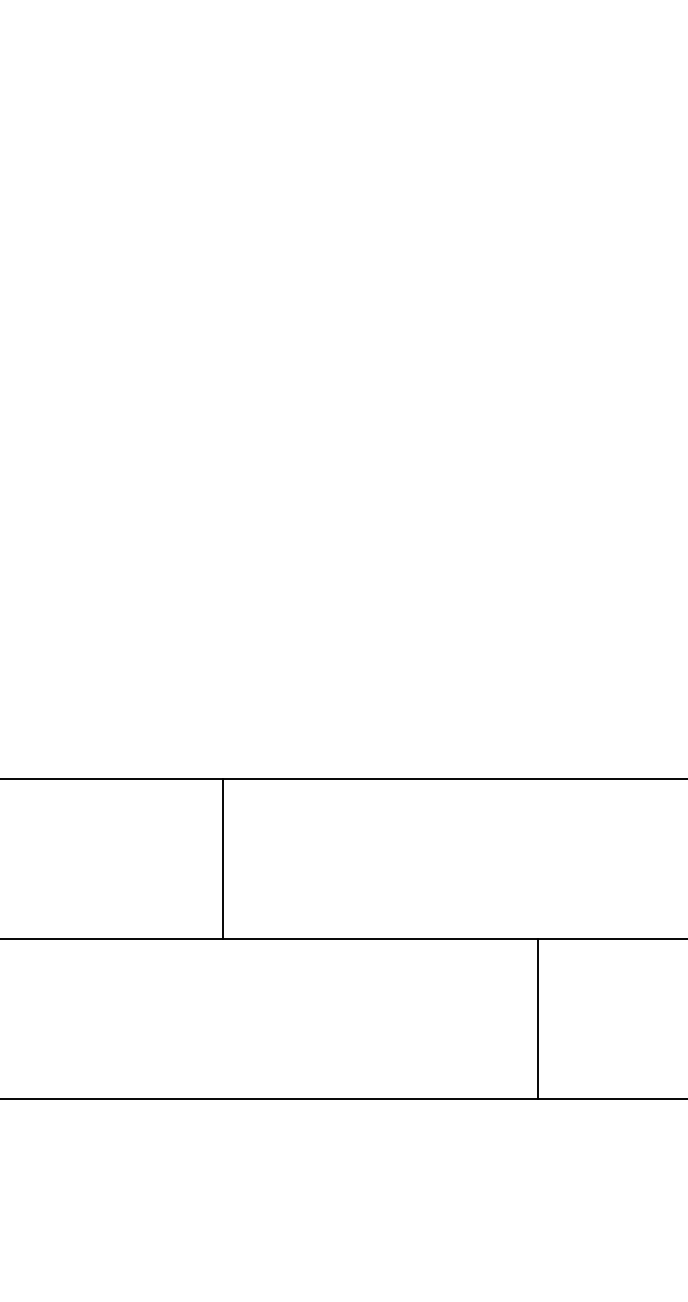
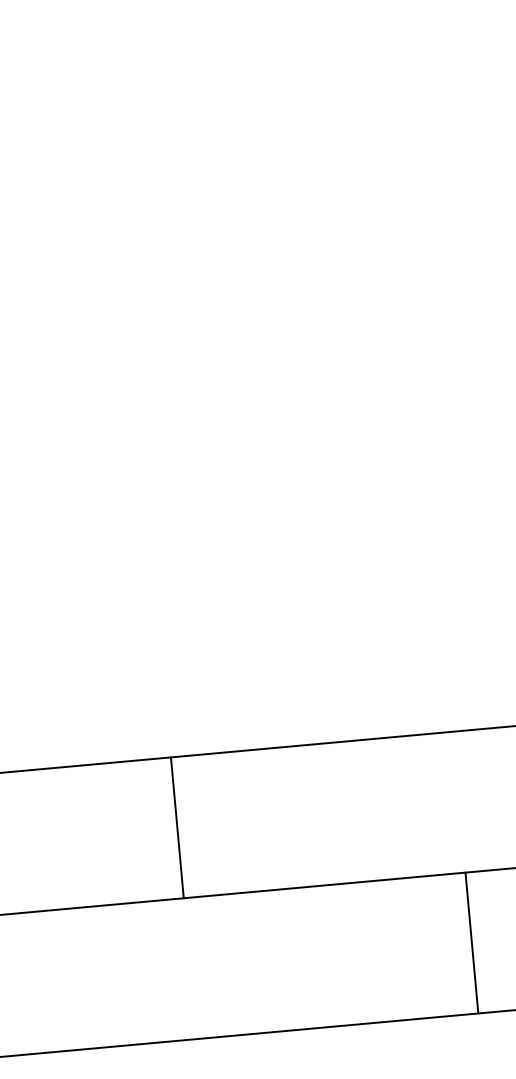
line: (223, 859) -> (177, 828), moved
line: (538, 1019) -> (471, 943), moved

